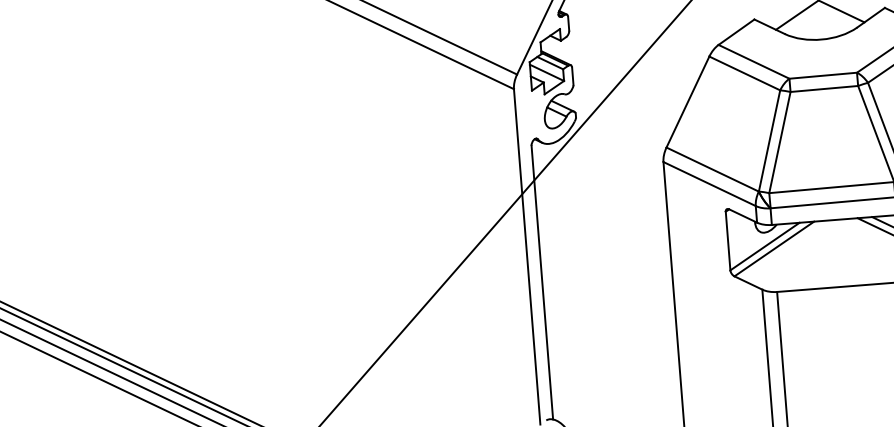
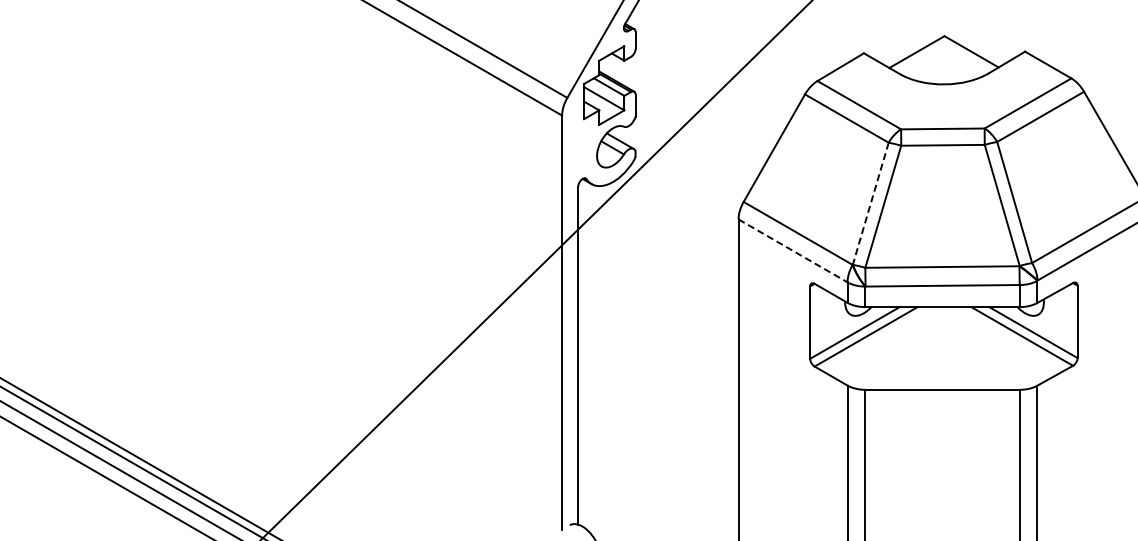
line: (769, 140) -> (870, 203), solid -> dashed
line: (709, 183) -> (793, 250), solid -> dashed

